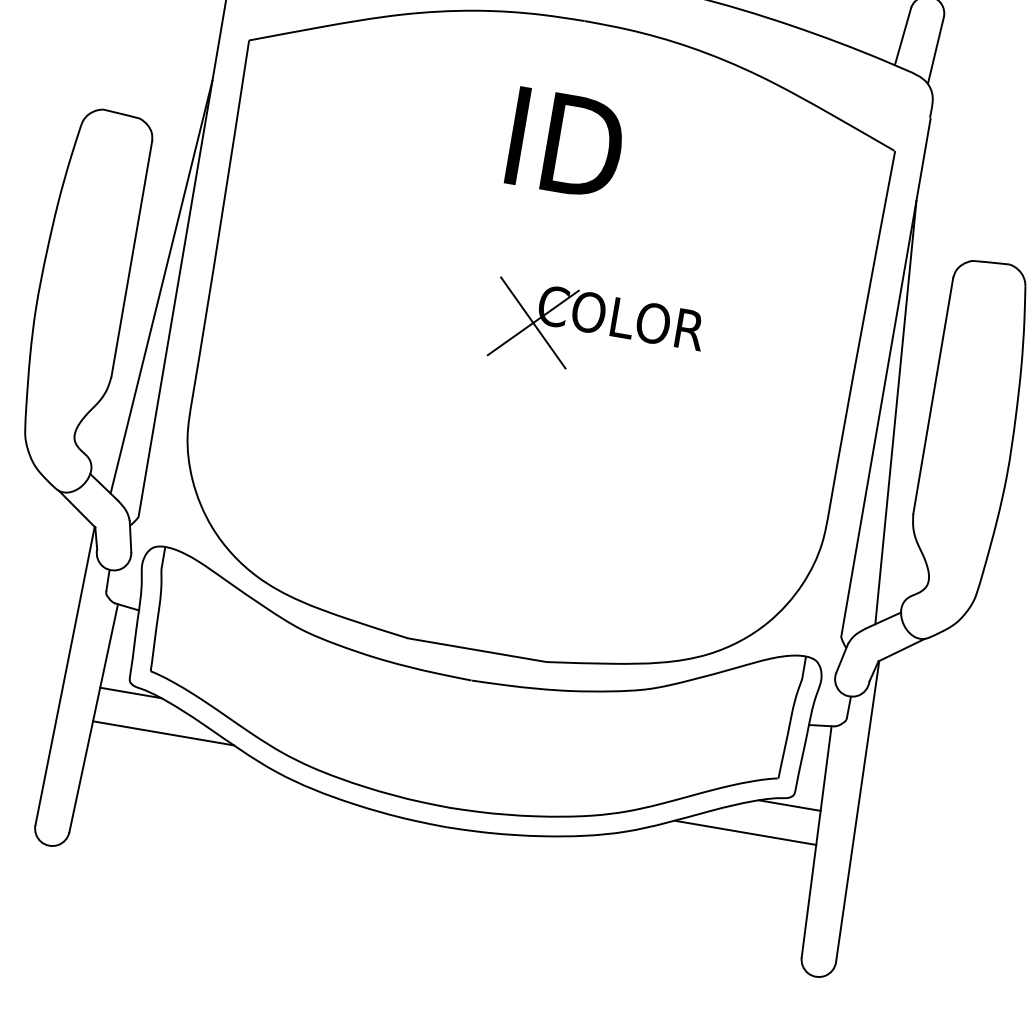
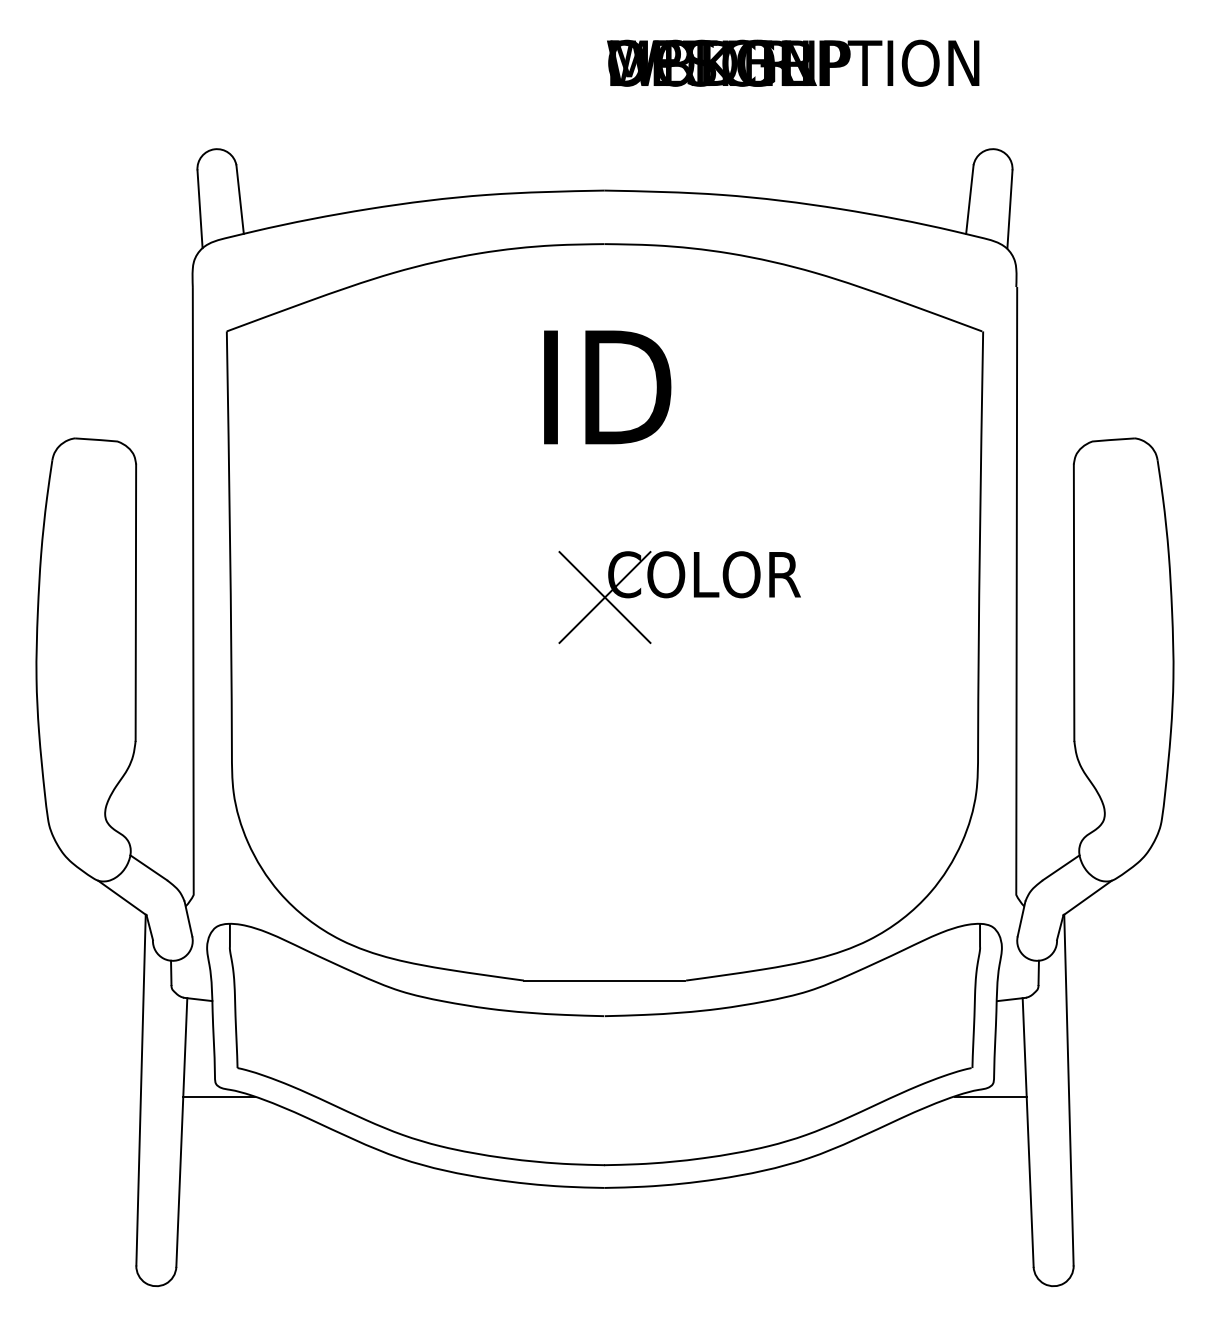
line: (161, 286) -> (174, 628), removed
line: (895, 412) -> (1034, 628), removed
line: (162, 733) -> (263, 1136), removed
line: (745, 833) -> (945, 1136), removed

